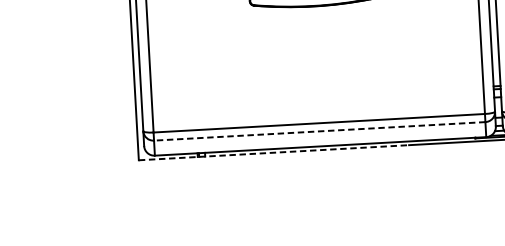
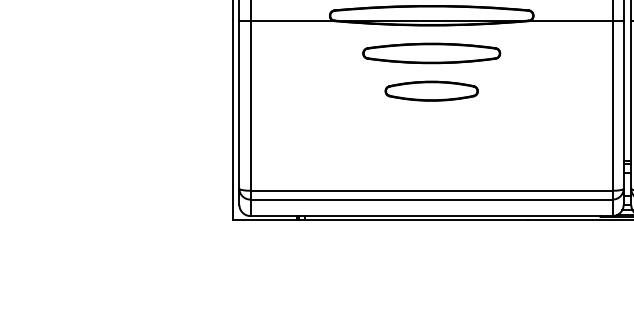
part: (314, 31) -> (431, 90), added
line: (319, 131) -> (431, 199), dashed -> solid
line: (274, 153) -> (380, 220), dashed -> solid

